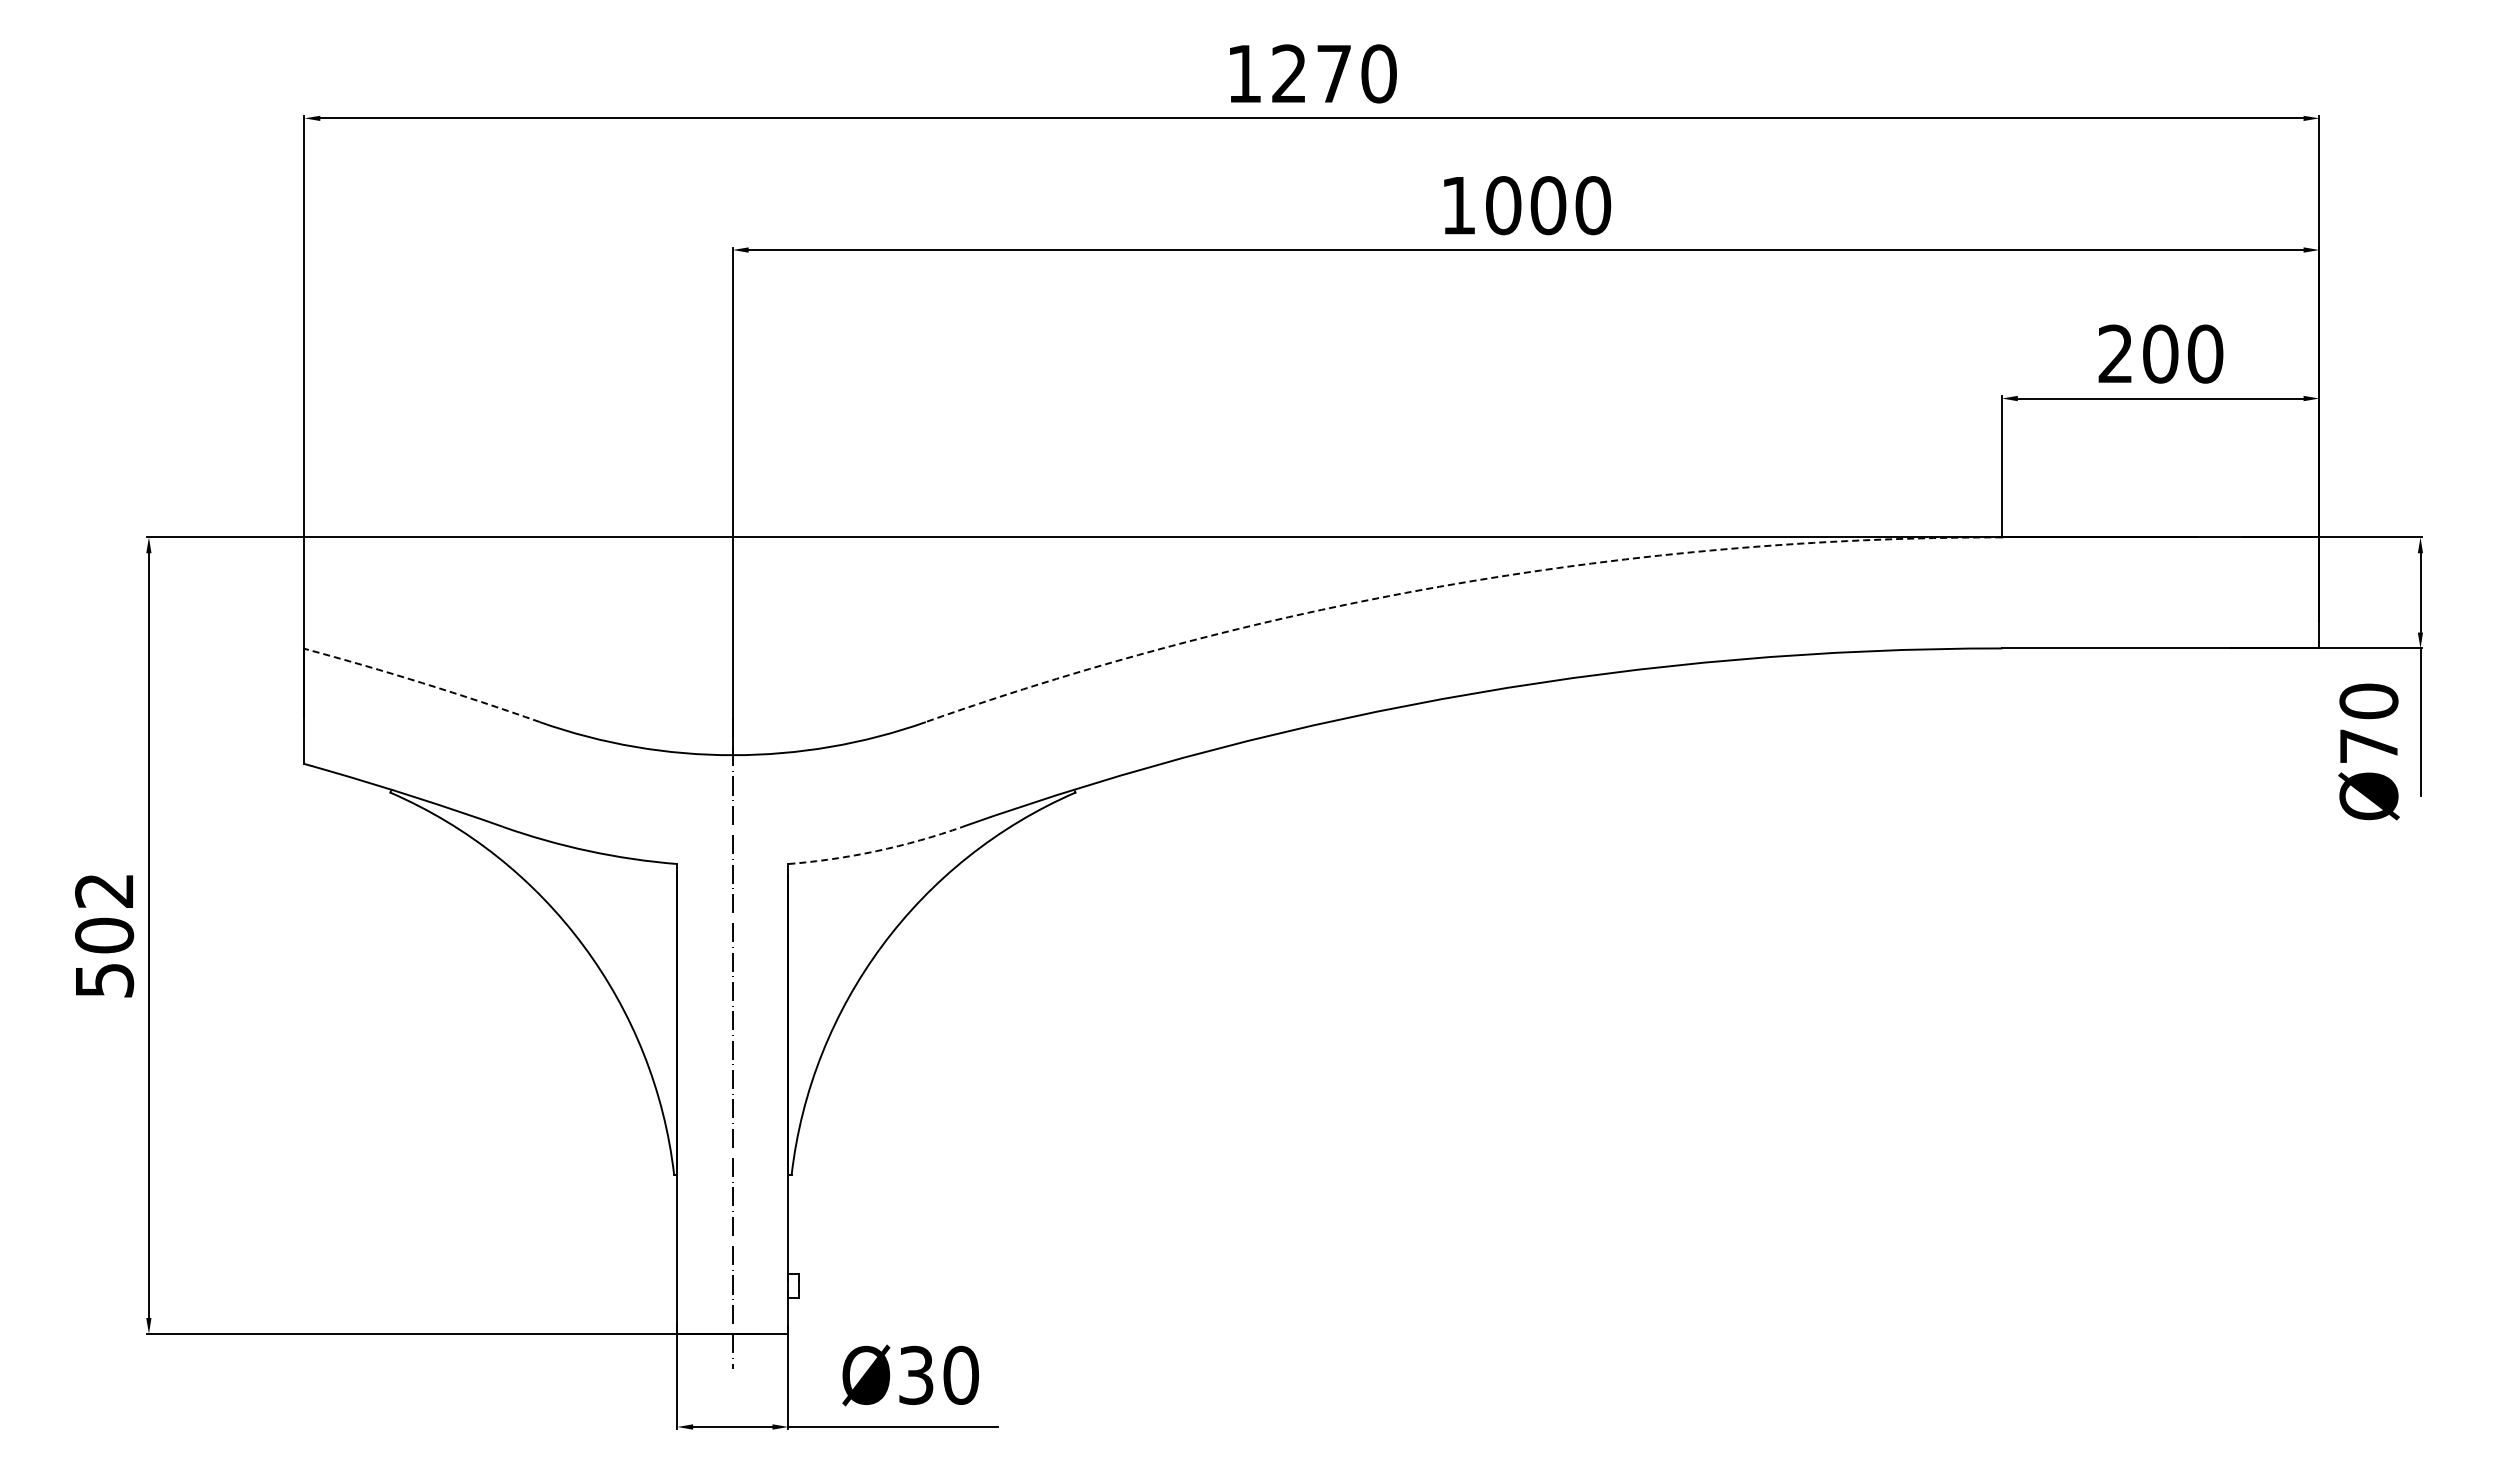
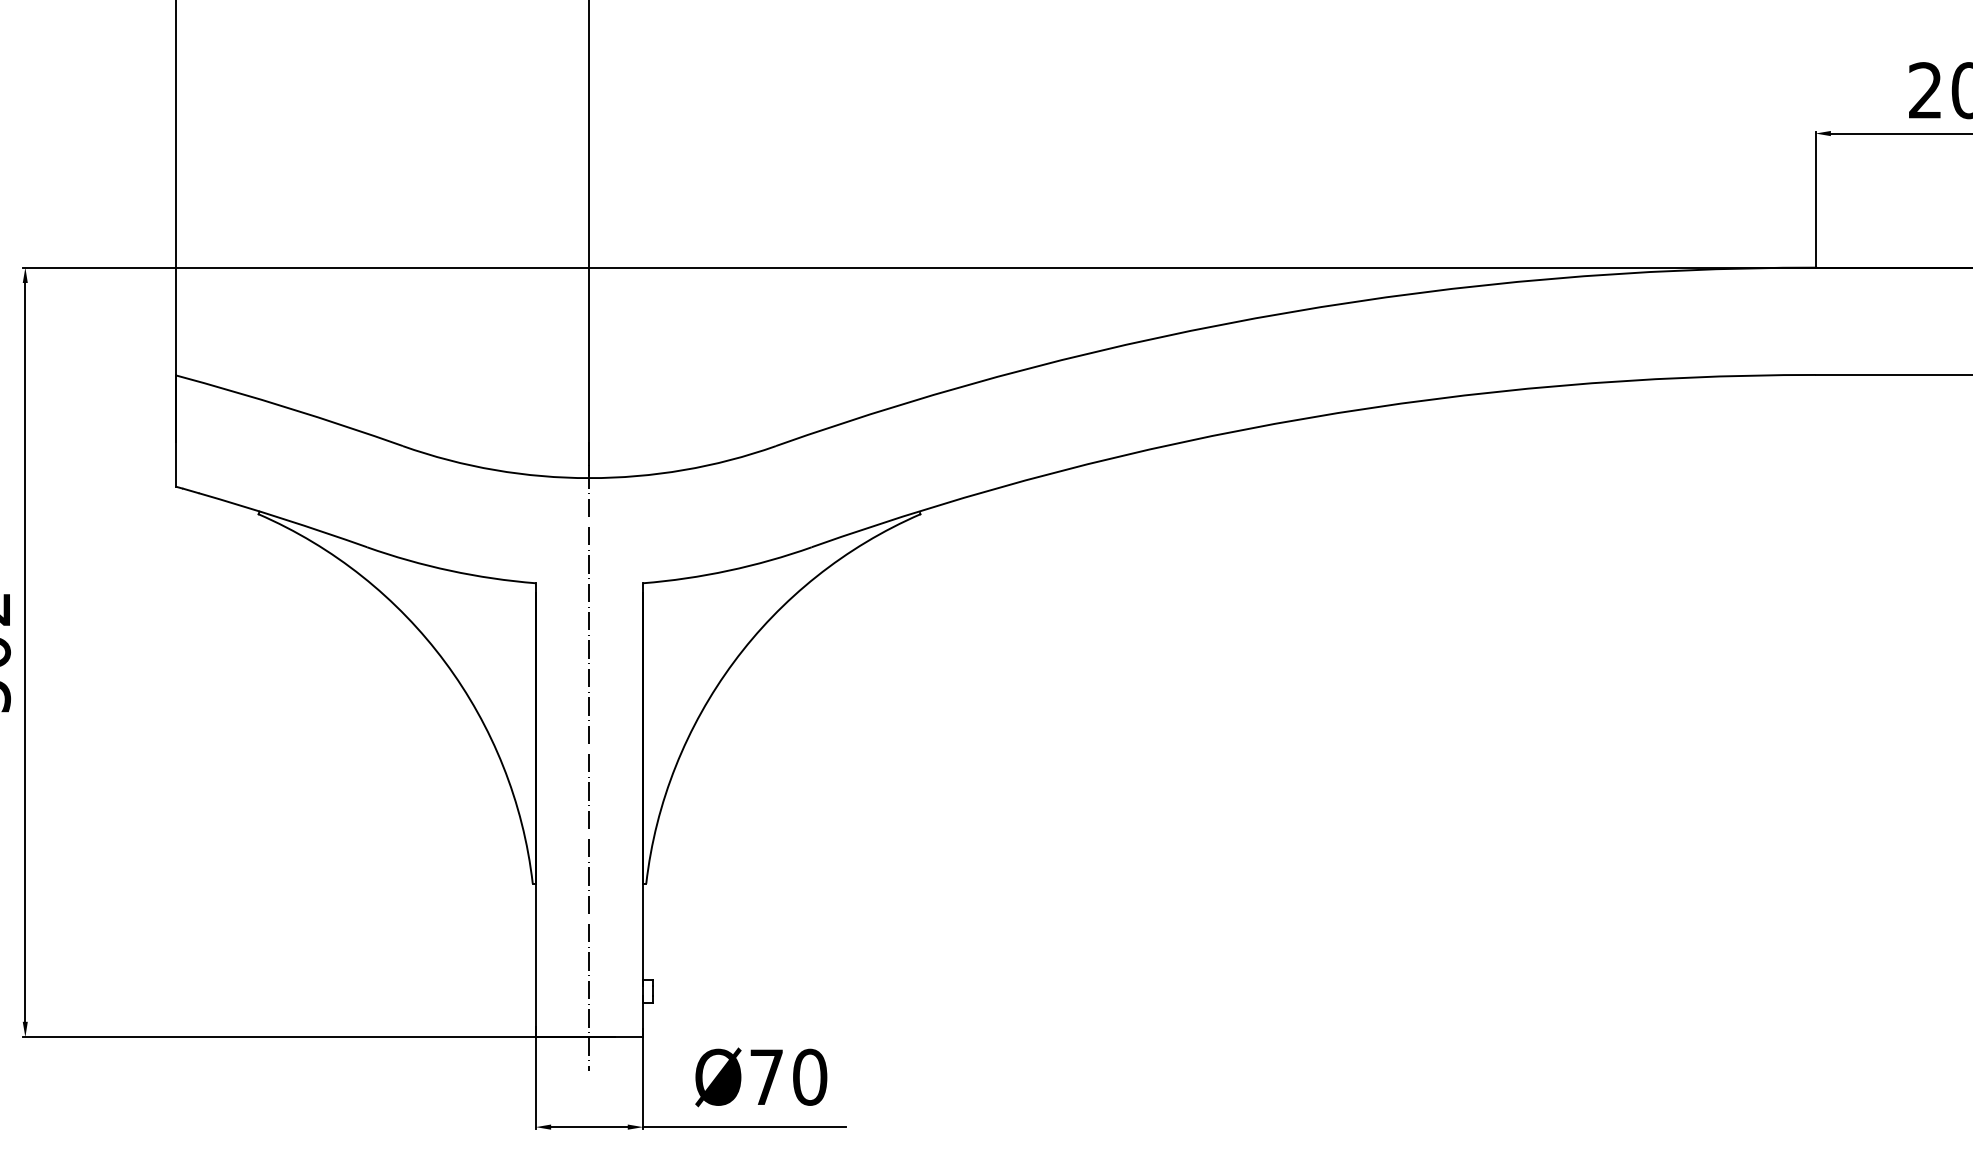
arc: (1456, 583) -> (1288, 312), dashed -> solid
arc: (422, 683) -> (289, 408), dashed -> solid
arc: (876, 851) -> (728, 571), dashed -> solid
text: (916, 1374) -> (766, 1076), Ø30 -> Ø70

